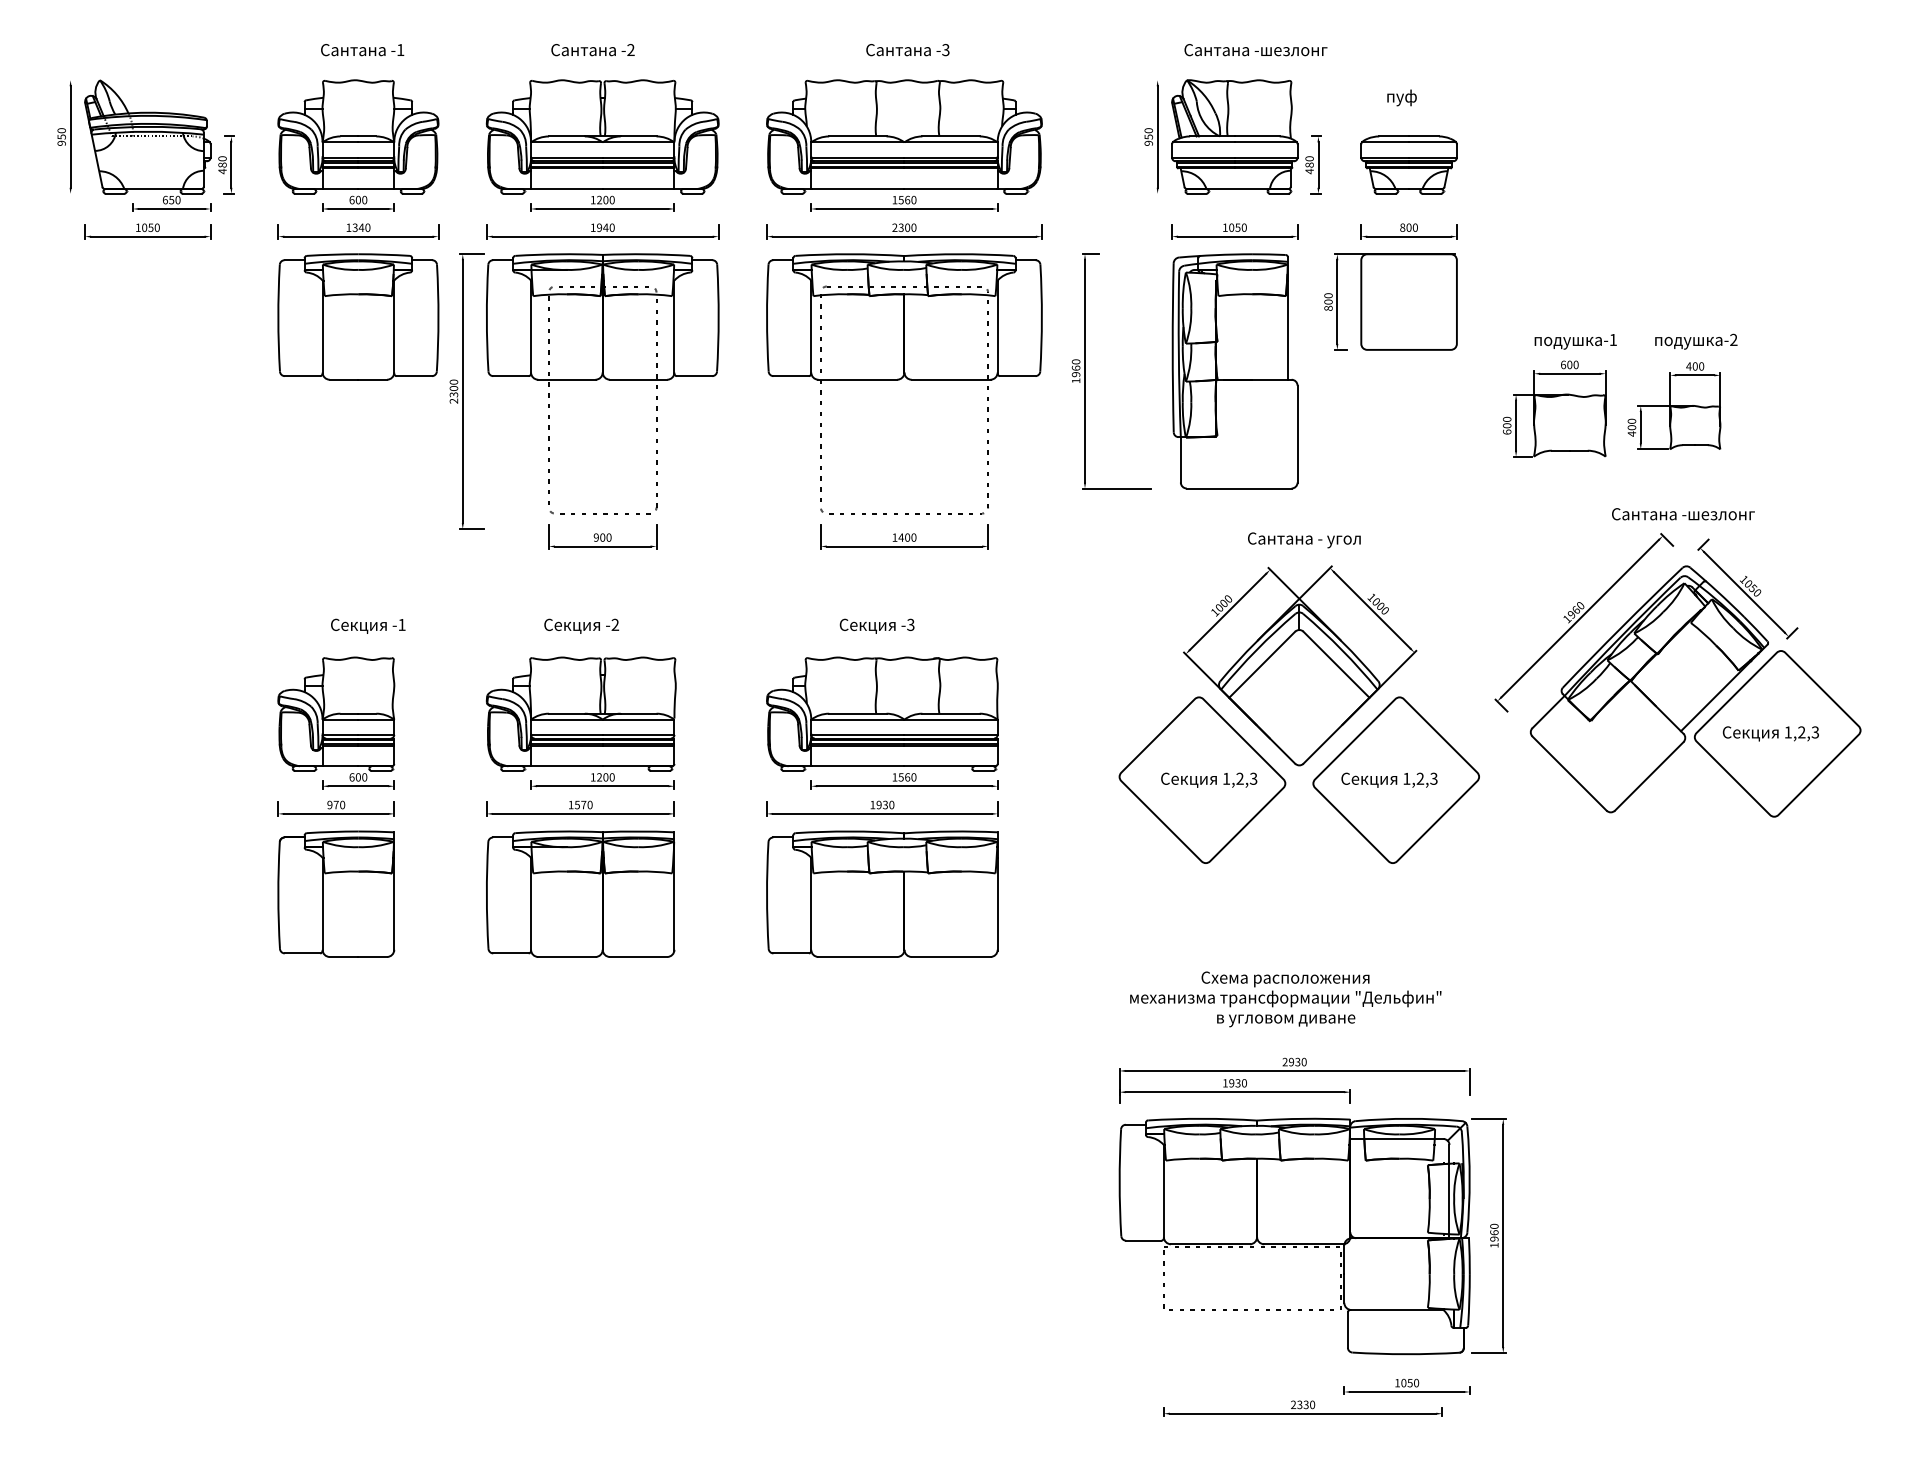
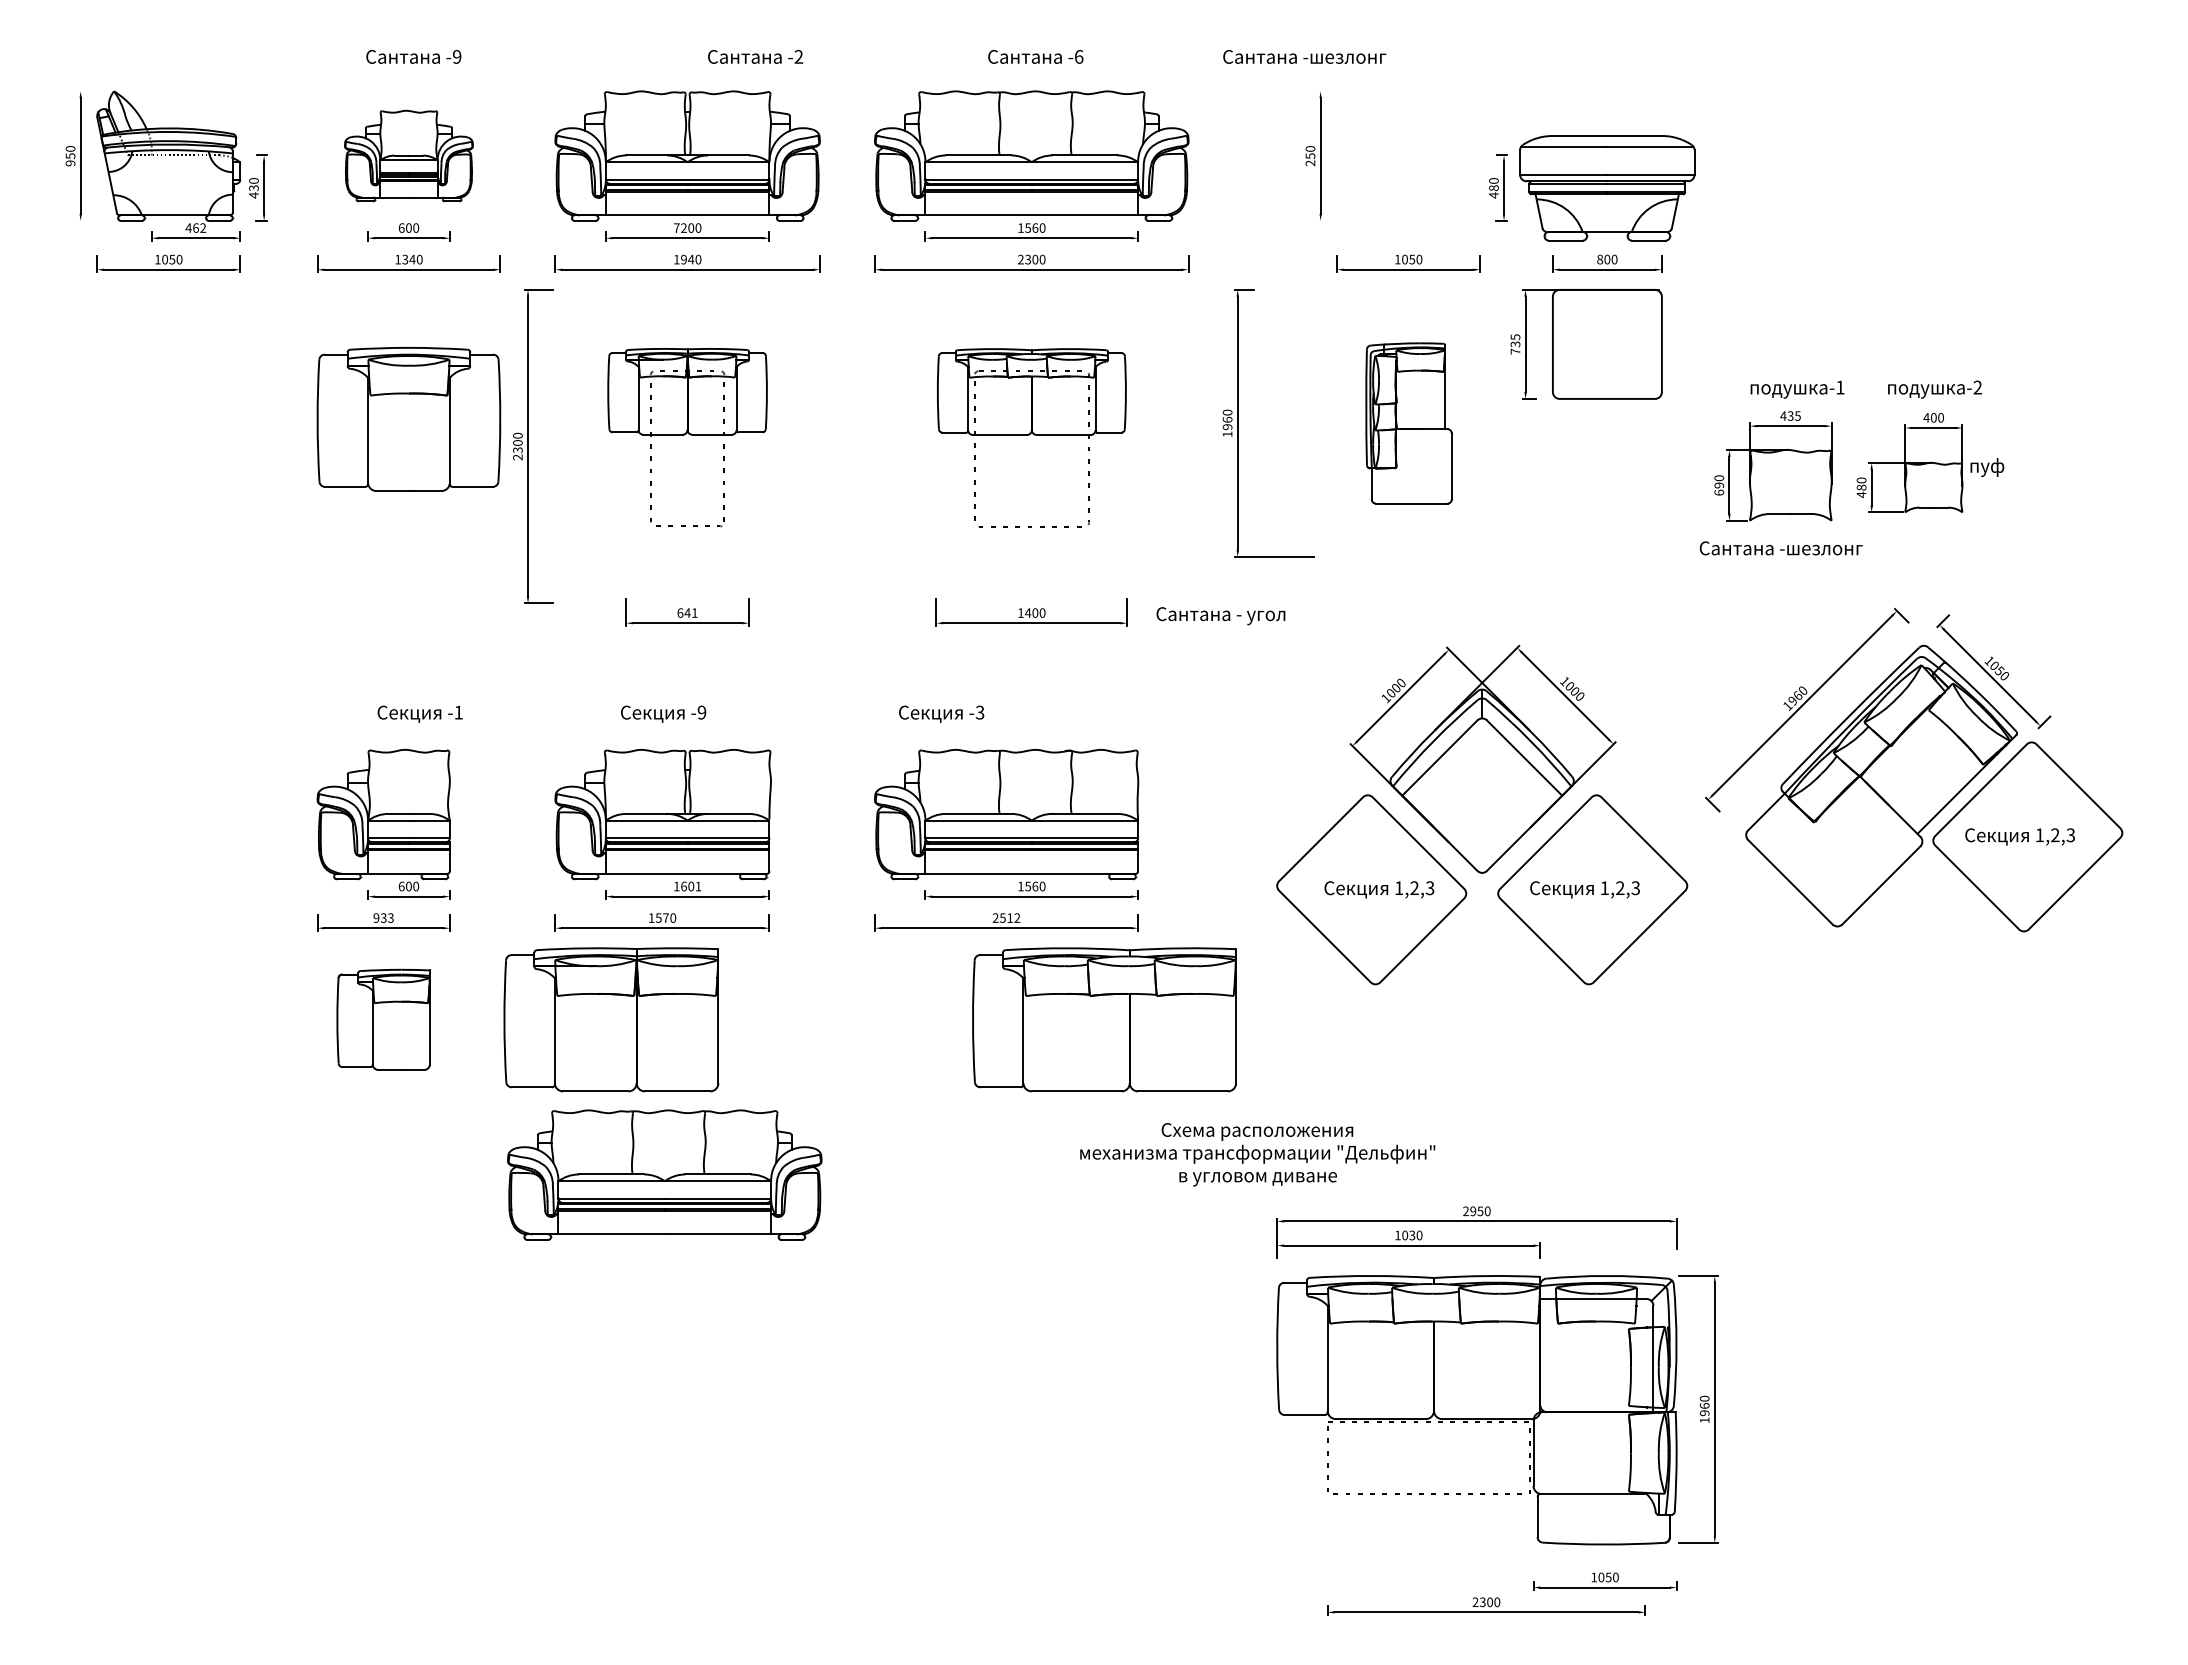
text: (400, 49) -> (456, 56), -1 -> -9
text: (592, 49) -> (755, 56), moved
text: (945, 49) -> (1078, 56), -3 -> -6
text: (1255, 49) -> (1304, 56), moved
text: (1402, 97) -> (1987, 467), moved
part: (358, 136) -> (408, 155), size x0.7
part: (1234, 136) -> (1408, 155), removed
text: (1148, 143) -> (1310, 163), 950 -> 250
part: (1409, 164) -> (1607, 187), size x1.6
text: (222, 165) -> (253, 188), 480 -> 430
text: (171, 199) -> (195, 227), 650 -> 462
text: (592, 199) -> (676, 227), 1200 -> 7200
text: (1328, 302) -> (1515, 344), 800 -> 735
part: (358, 316) -> (408, 418), moved
text: (1569, 364) -> (1790, 415), 600 -> 435
part: (1234, 371) -> (1408, 423), size x0.6
part: (602, 383) -> (687, 437), size x0.6
part: (904, 383) -> (1031, 437), size x0.6
text: (1507, 425) -> (1719, 485), 600 -> 690
text: (1631, 427) -> (1861, 487), 400 -> 480
text: (1682, 514) -> (1780, 548), moved
text: (602, 537) -> (687, 612), 900 -> 641
text: (1303, 540) -> (1220, 616), moved
text: (614, 624) -> (701, 712), -2 -> -9
text: (877, 625) -> (941, 713), moved
text: (606, 777) -> (691, 886), 1200 -> 1601
text: (338, 804) -> (386, 917), 970 -> 933
text: (882, 804) -> (1006, 917), 1930 -> 2512
part: (336, 893) -> (383, 1019), size x0.7
part: (580, 893) -> (611, 1019), moved
part: (882, 893) -> (1104, 1019), moved
text: (1285, 999) -> (1257, 1154), moved
part: (582, 1029) -> (664, 1174), added
text: (1297, 1061) -> (1480, 1210), 2930 -> 2950
text: (1231, 1083) -> (1404, 1235), 1930 -> 1030
text: (1305, 1404) -> (1489, 1601), 2330 -> 2300

